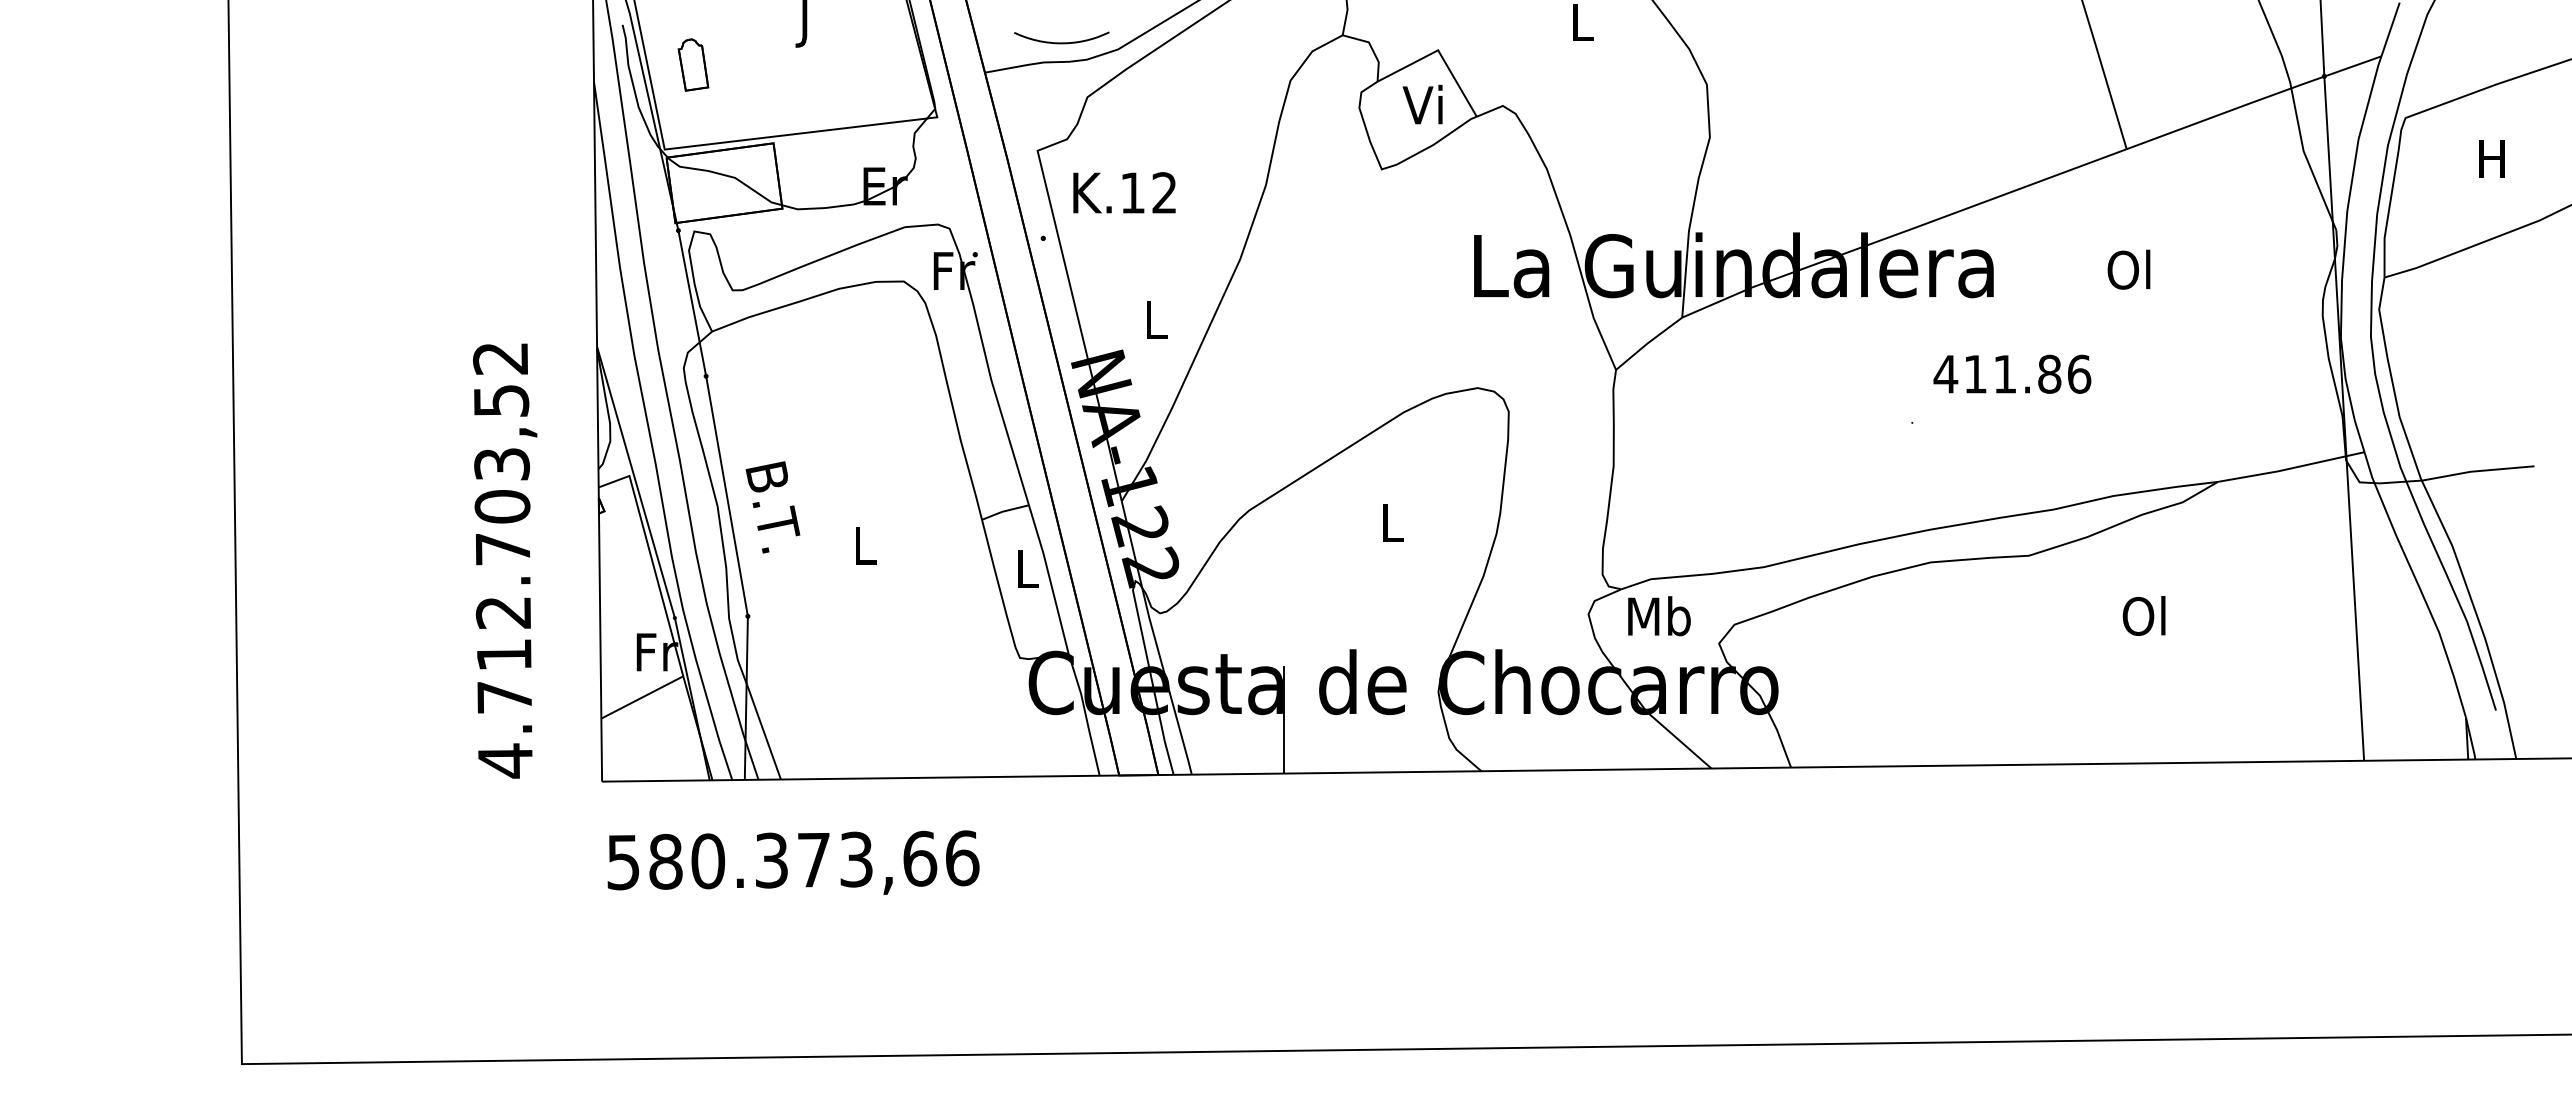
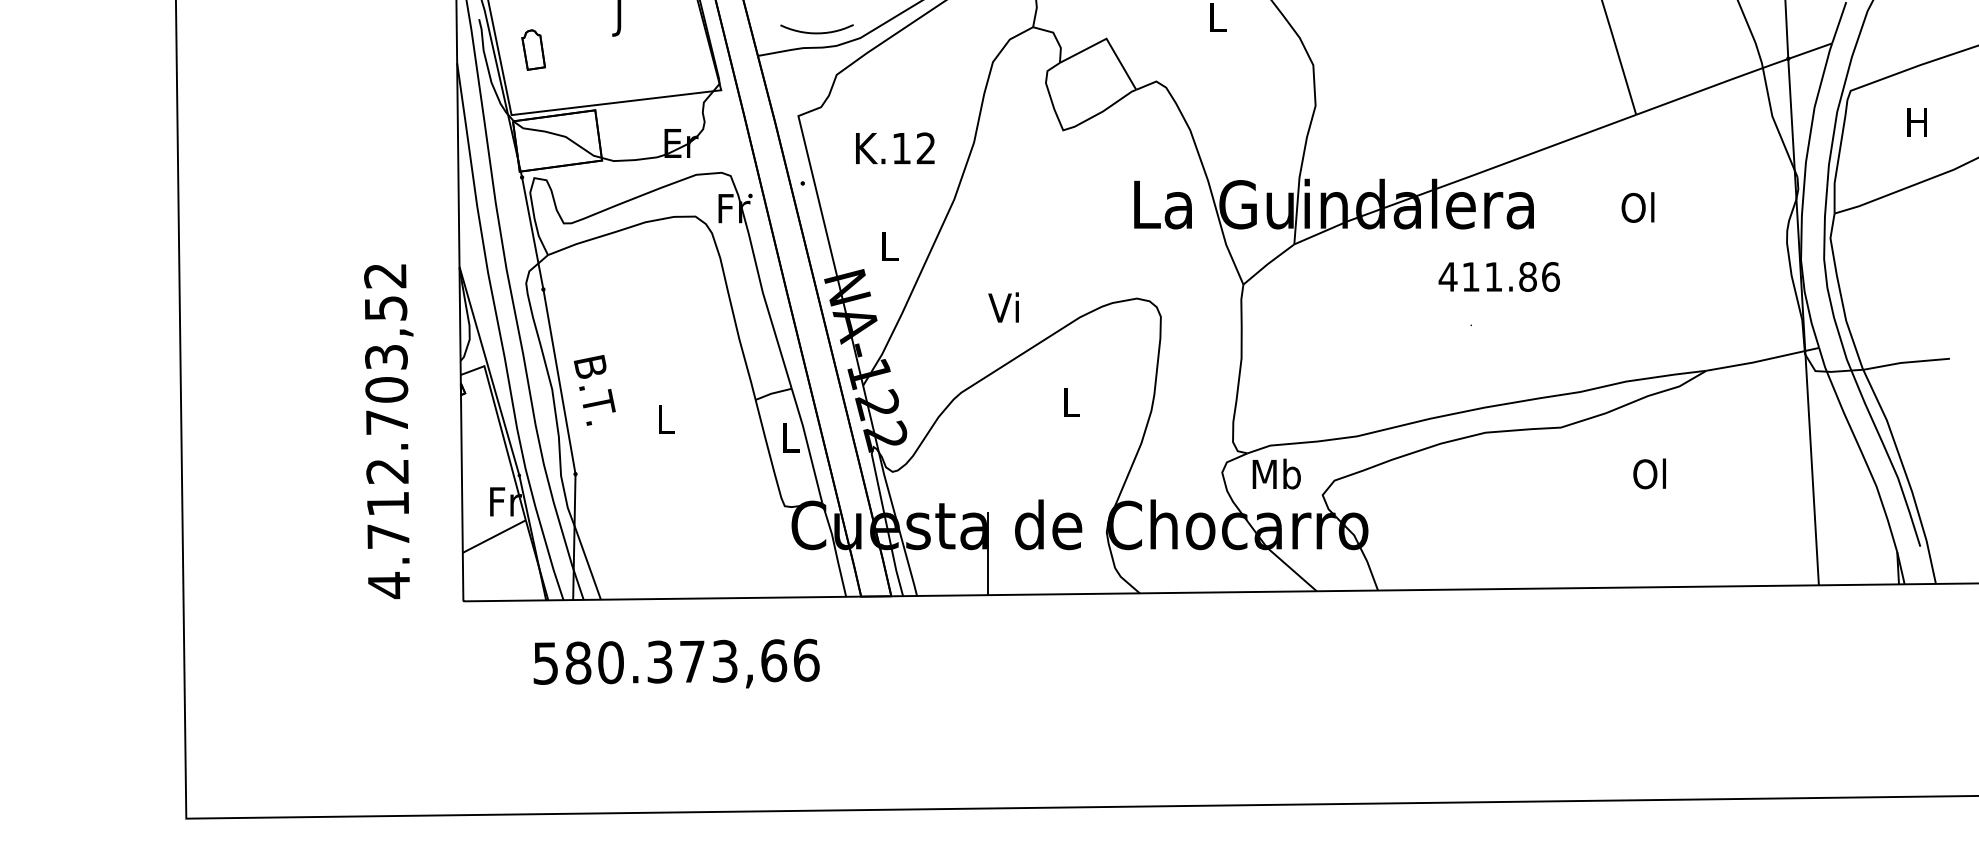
text: (1422, 104) -> (1003, 307), moved
text: (1124, 191) -> (895, 147), moved
text: (2011, 373) -> (1498, 276), moved
text: (793, 862) -> (676, 663), moved

